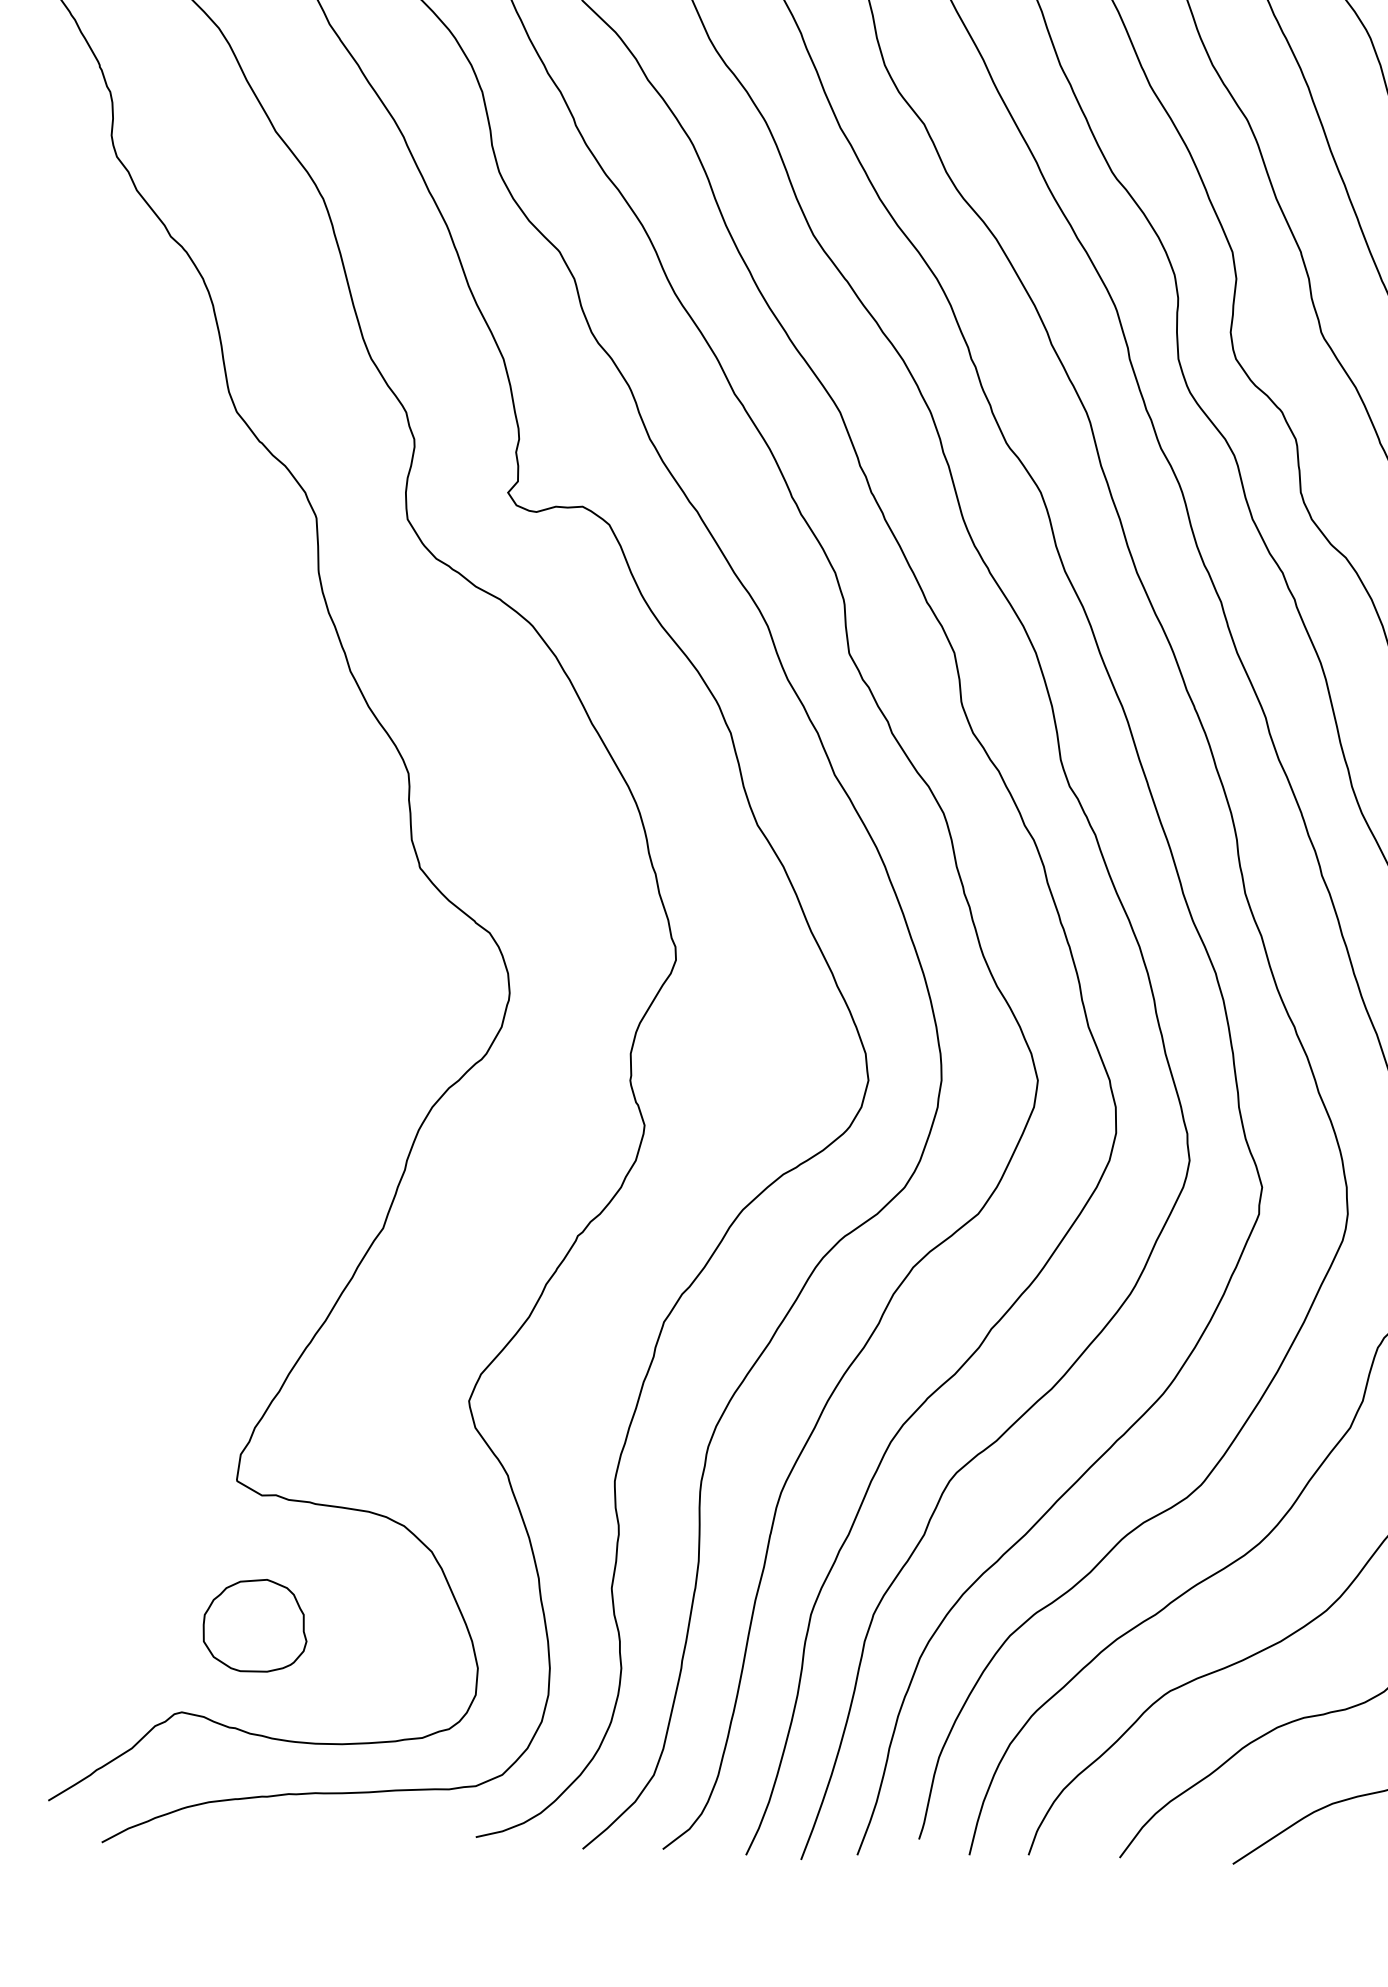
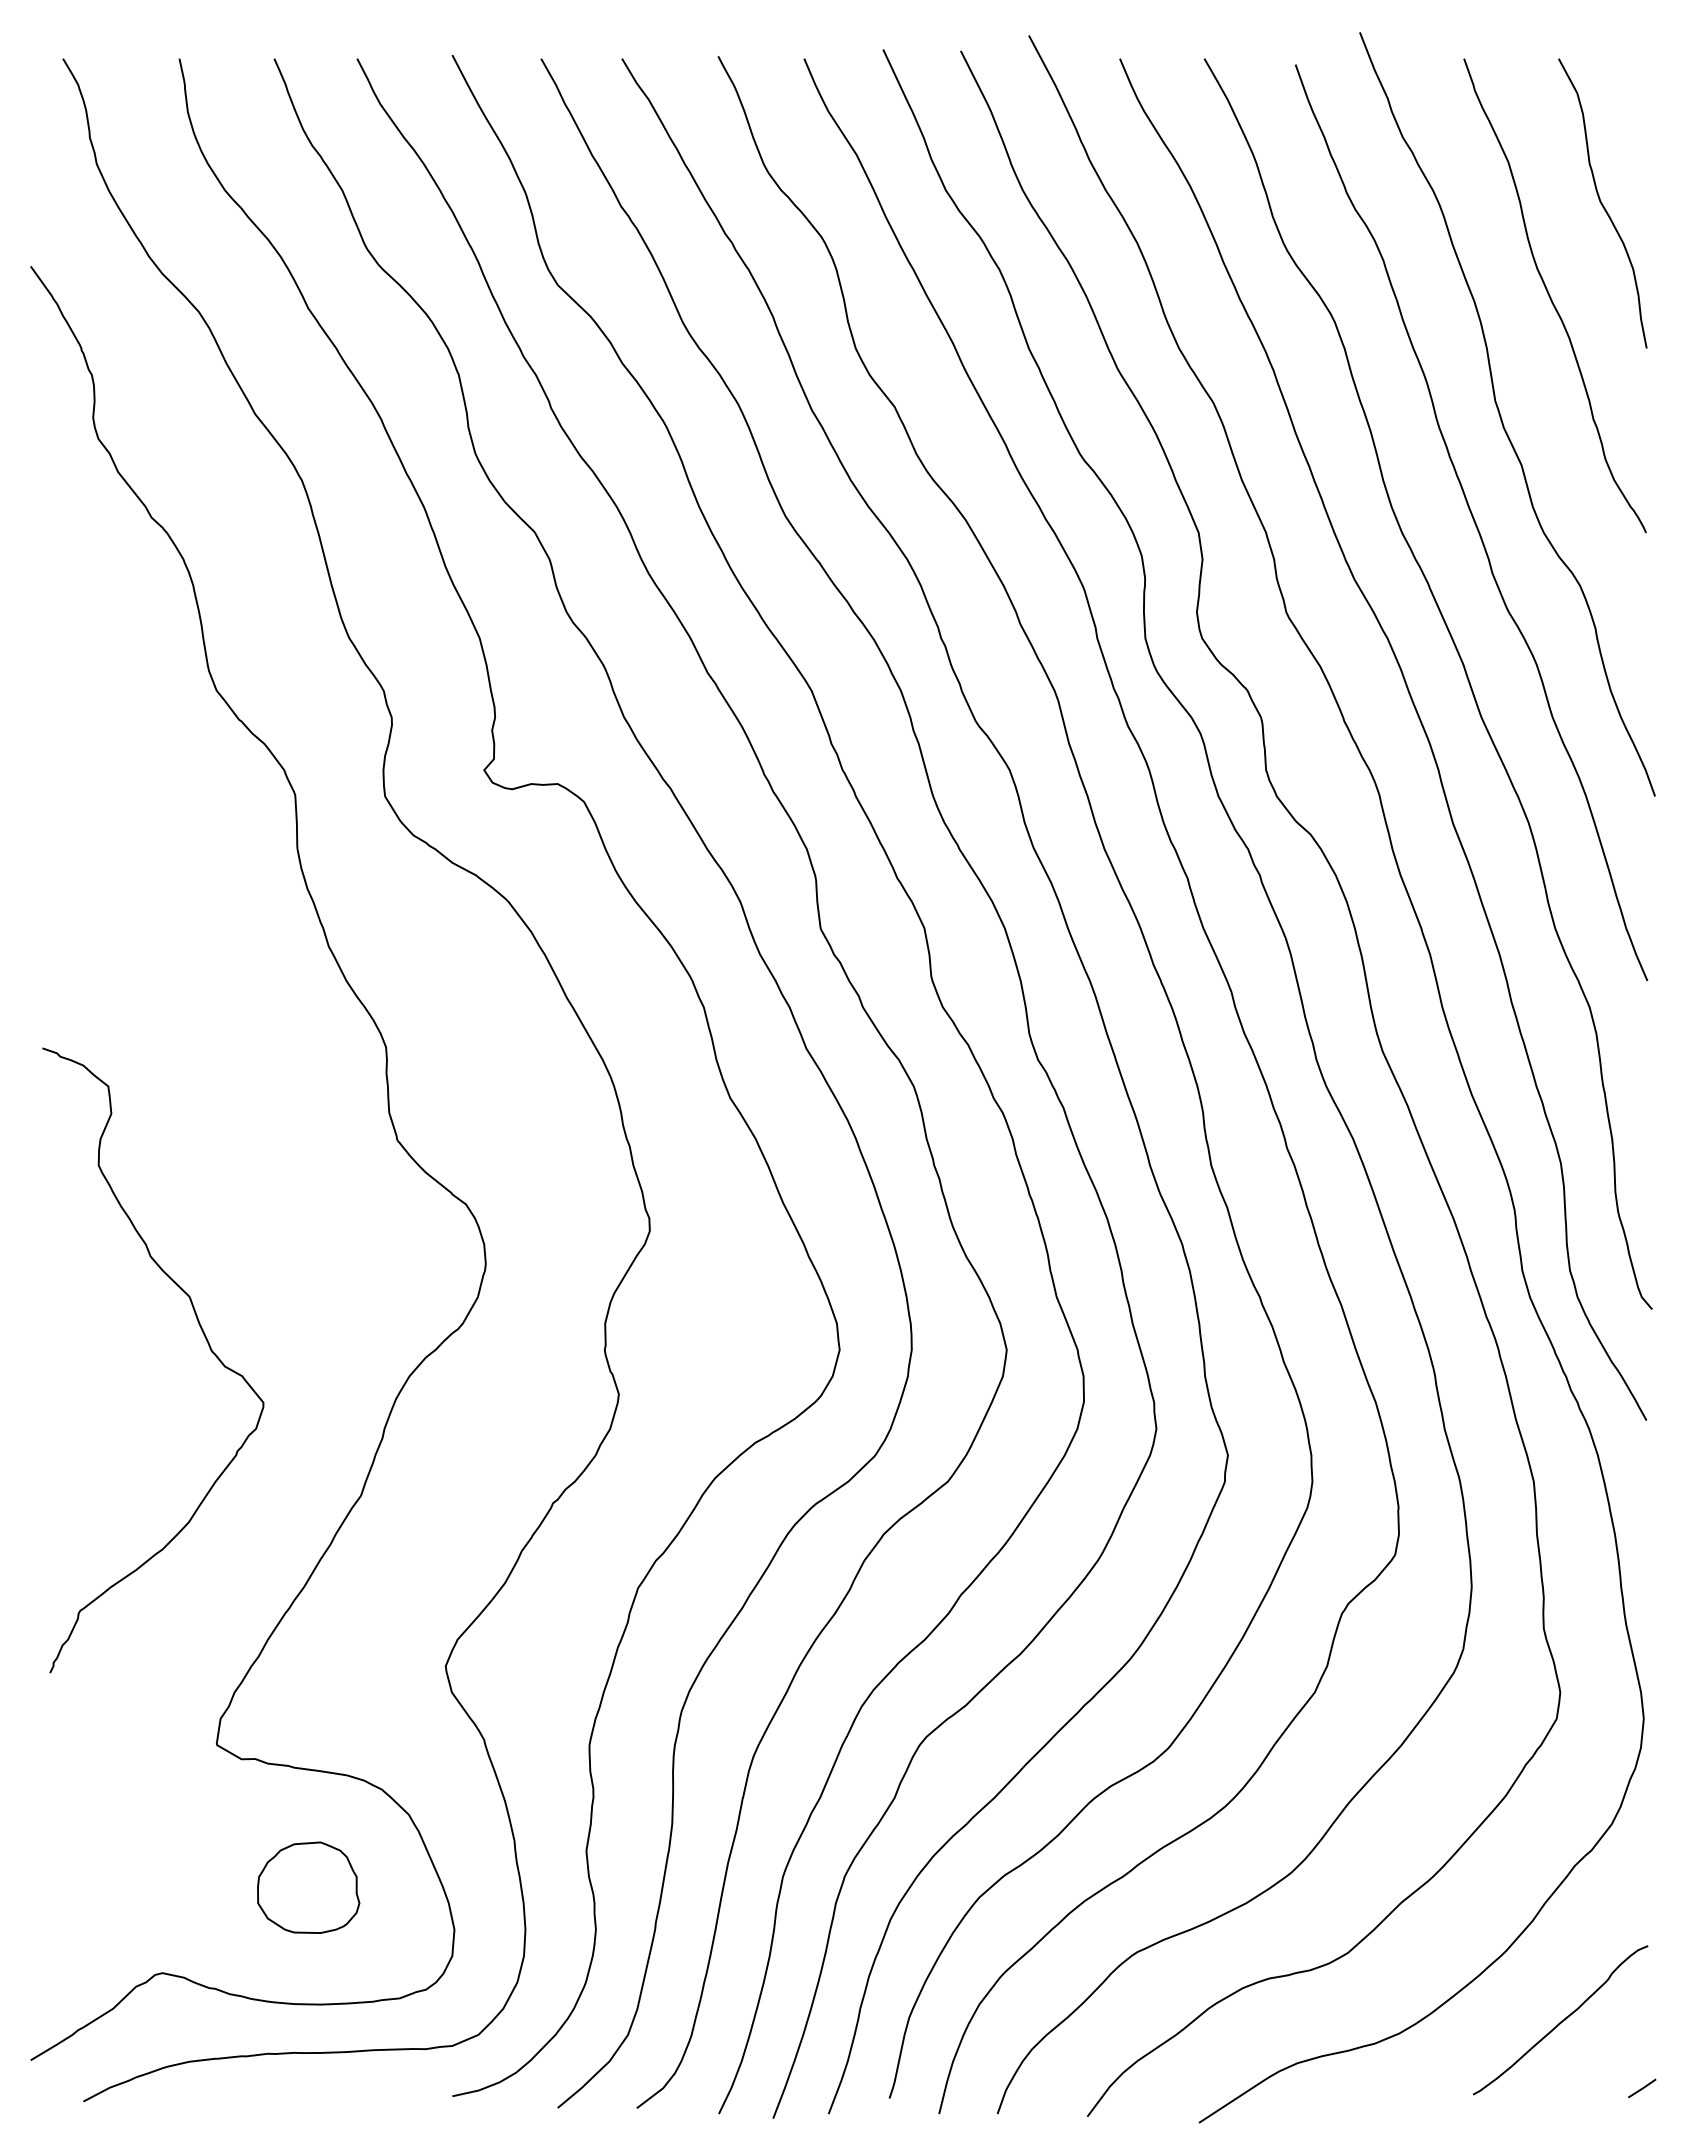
curve: (223, 1065) -> (203, 1335), added
part: (254, 1625) -> (308, 1887), moved

